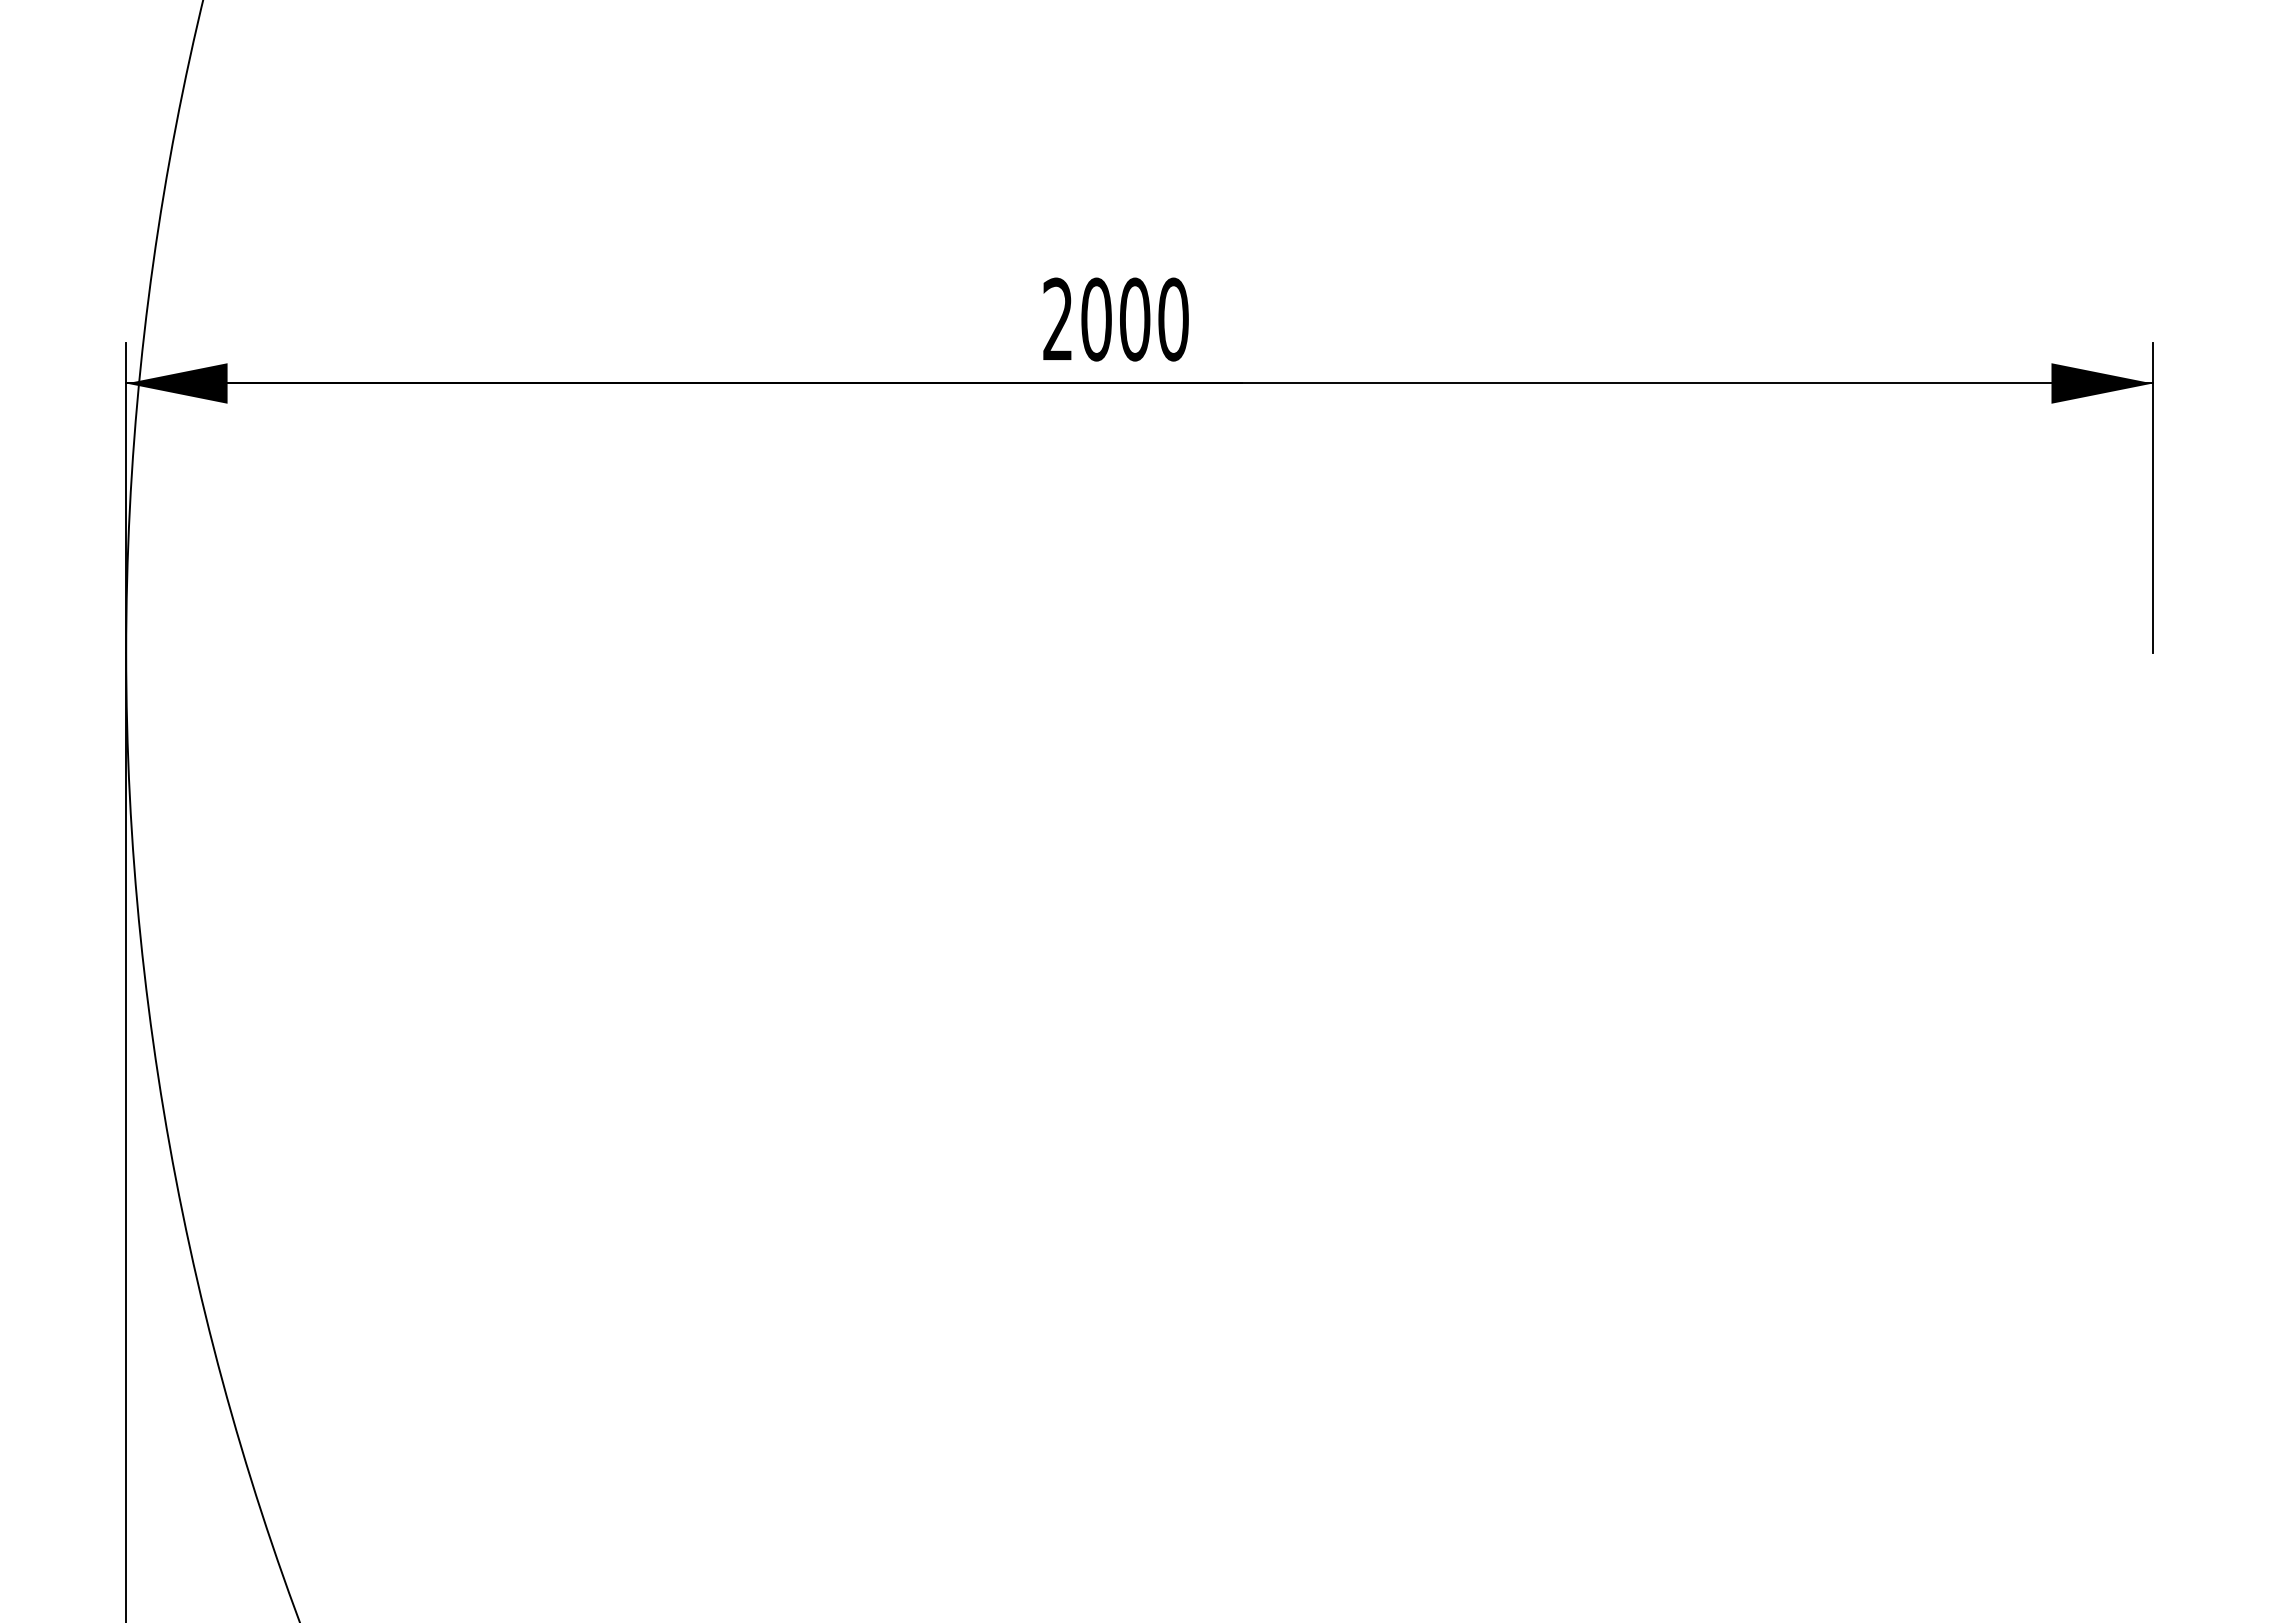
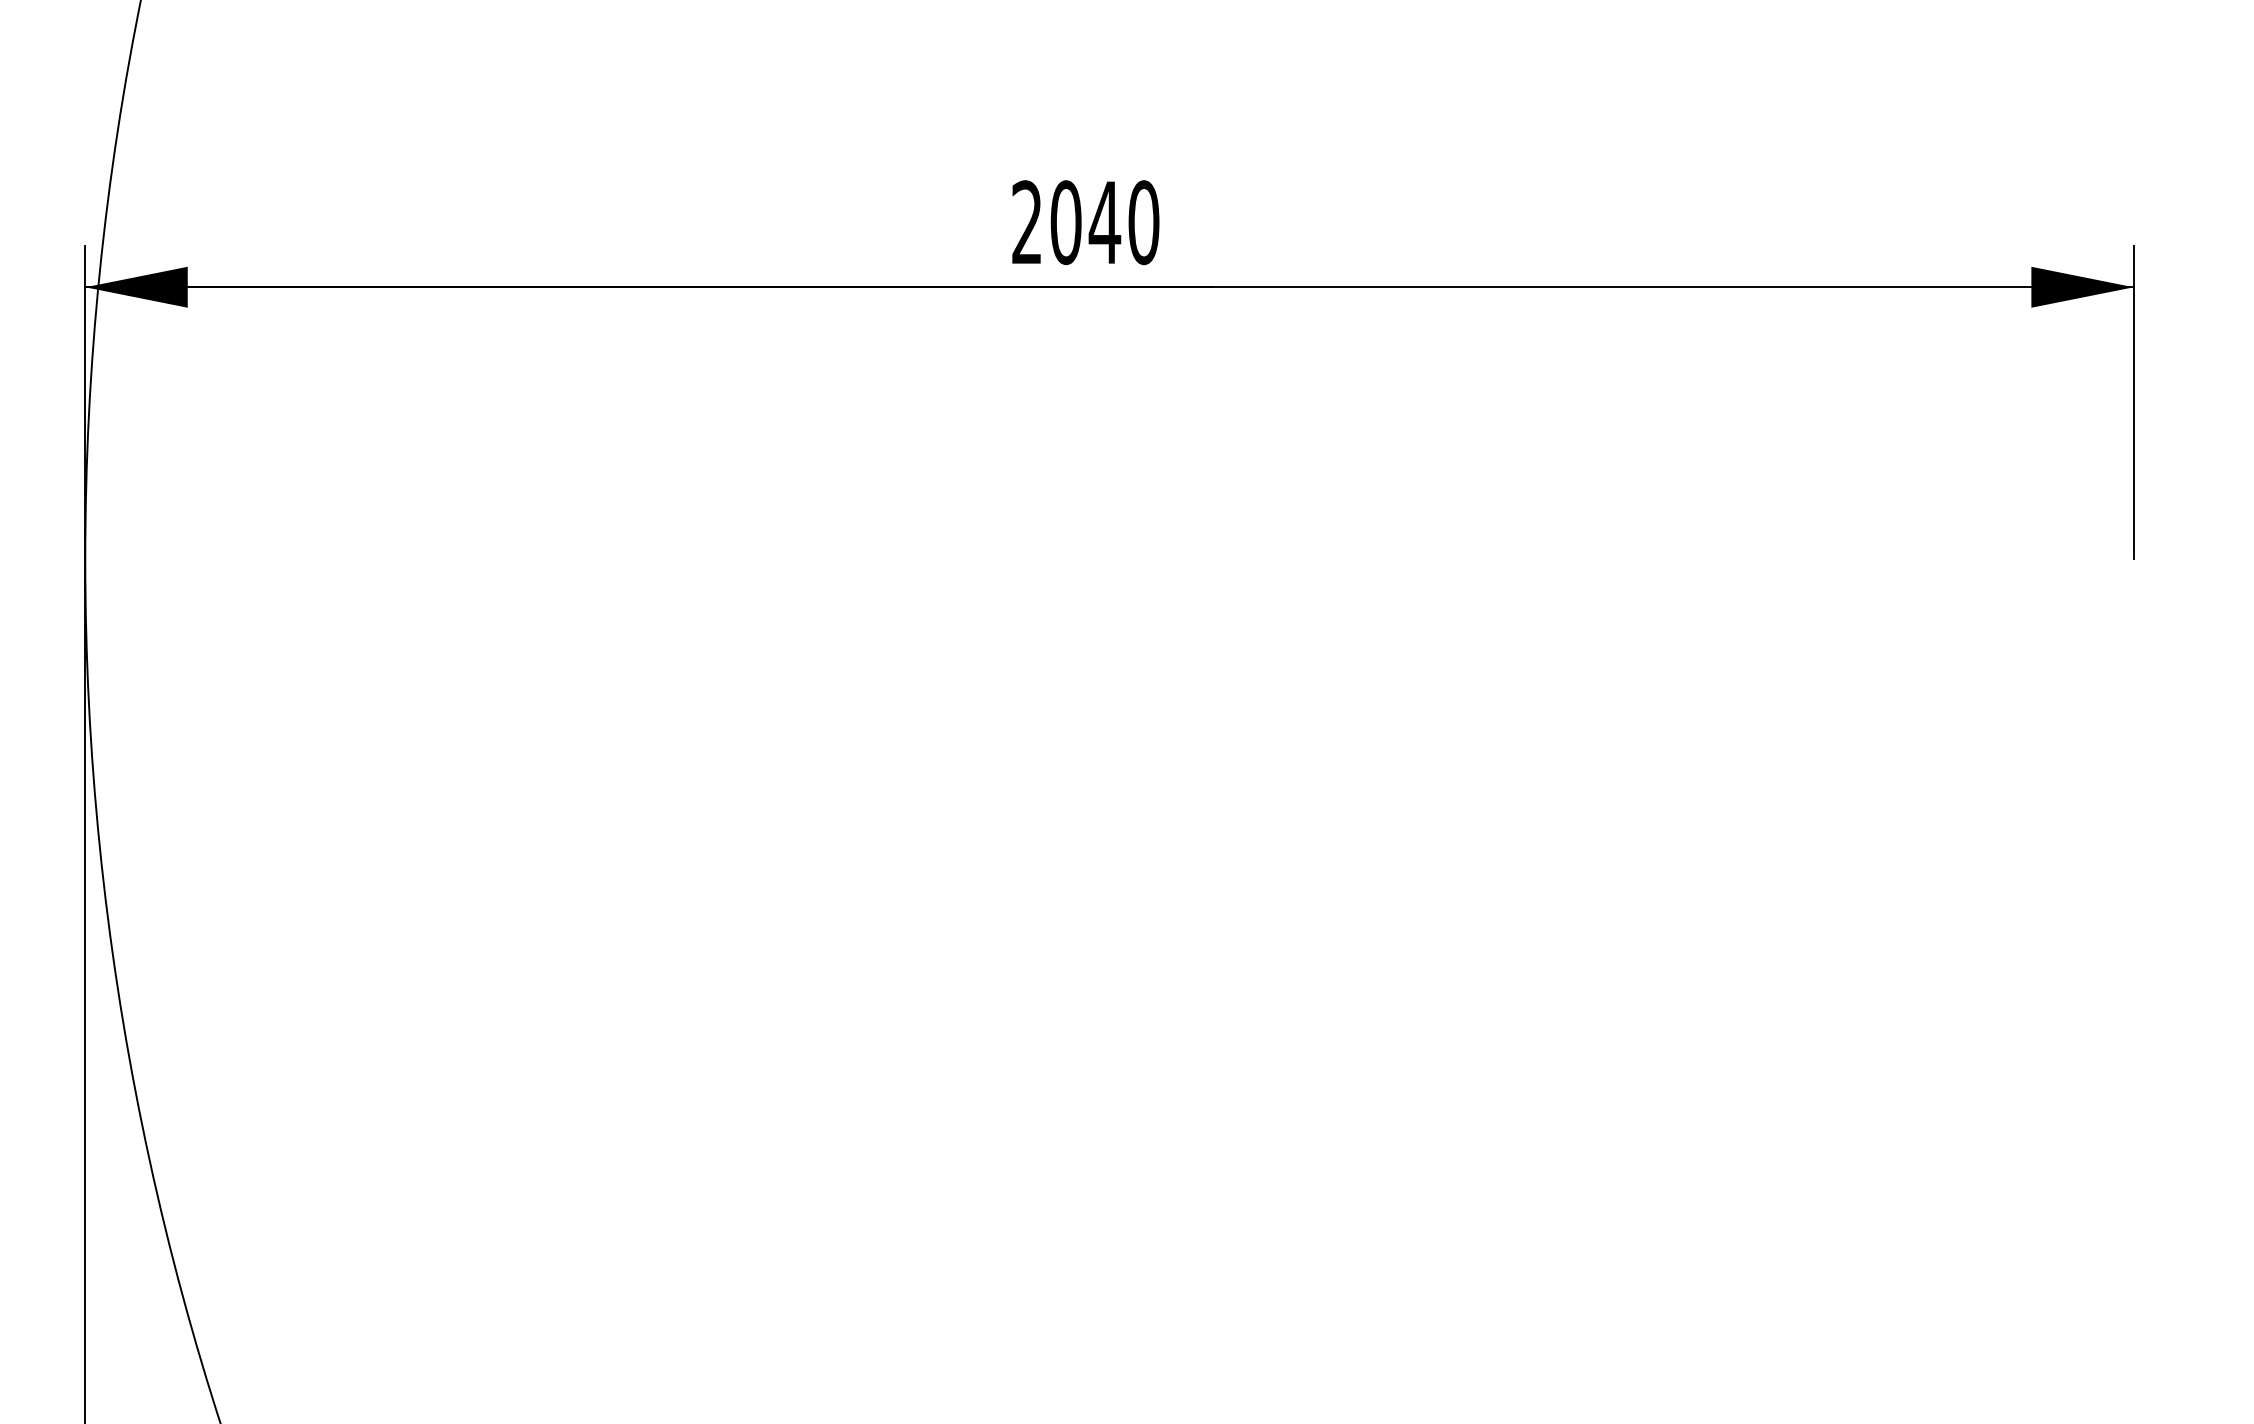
text: (1134, 319) -> (1104, 222), 2000 -> 2040

